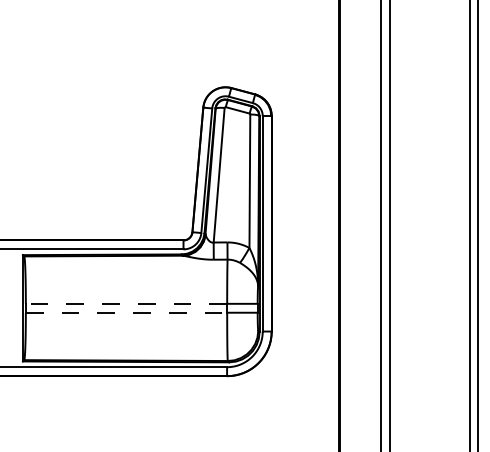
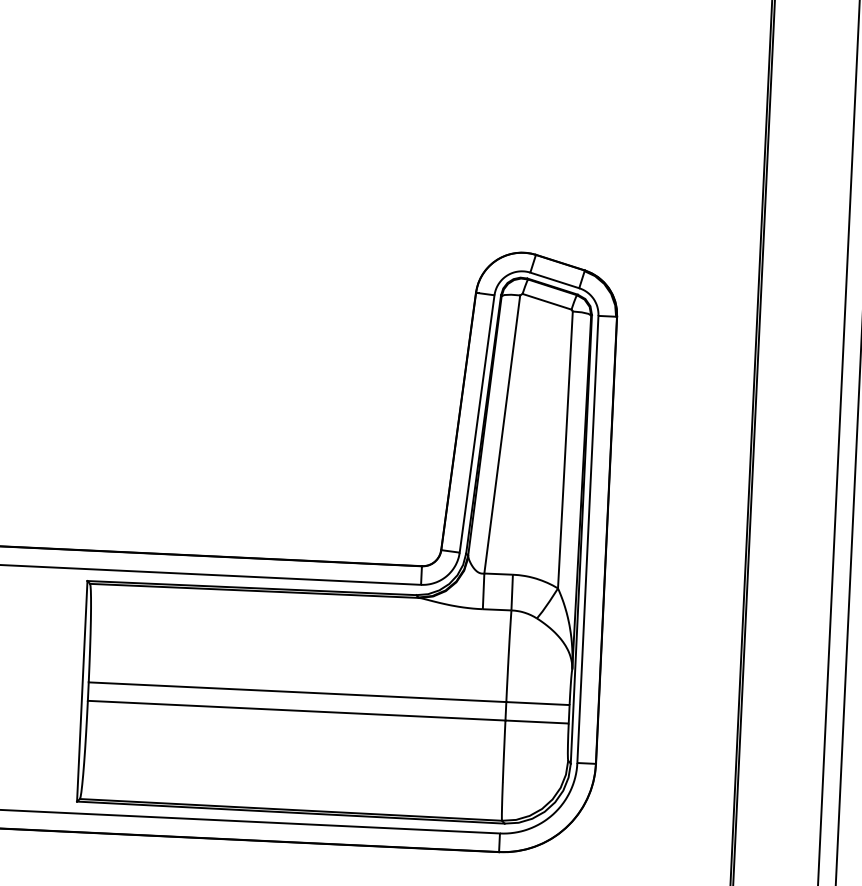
line: (126, 303) -> (297, 691), dashed -> solid
line: (126, 312) -> (296, 710), dashed -> solid

